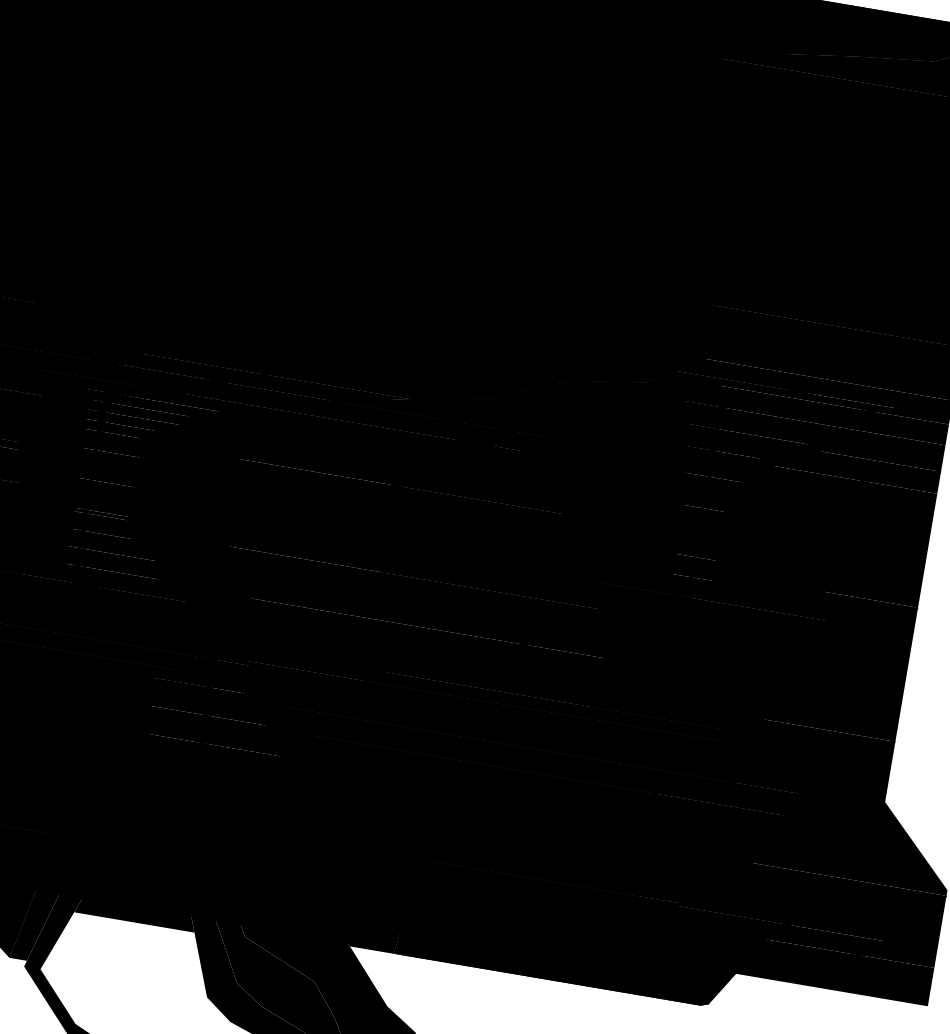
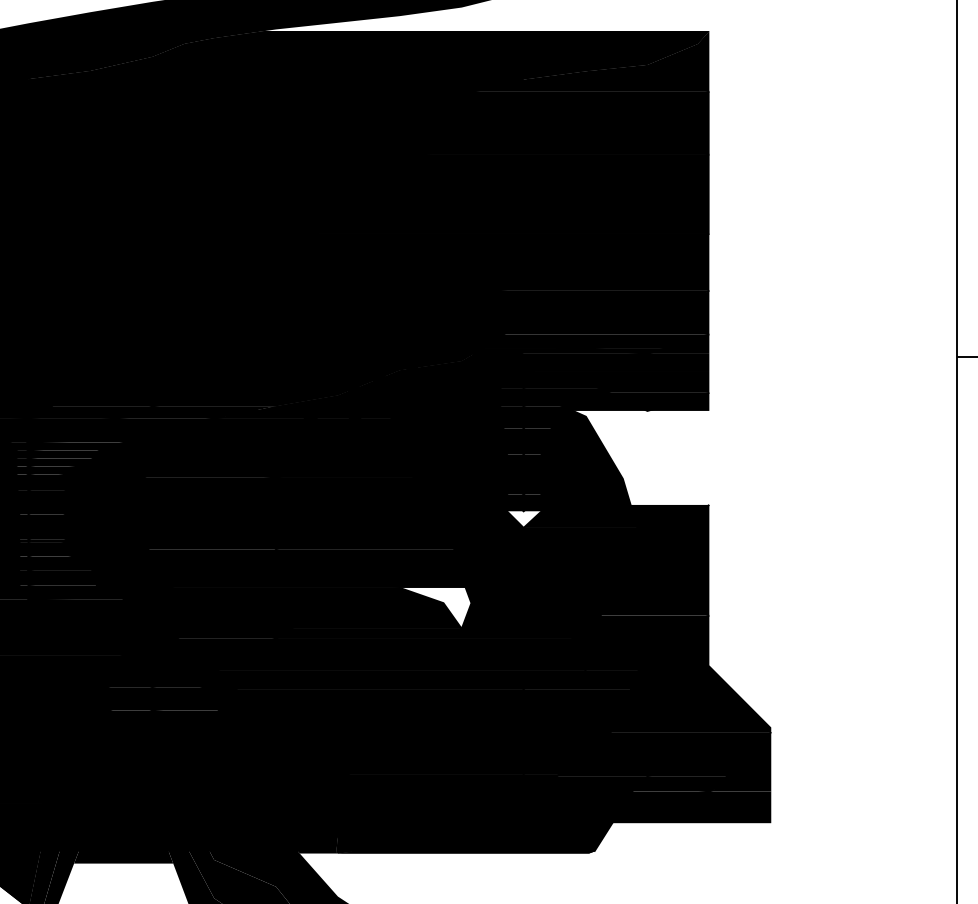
fill: (845, 536) -> (641, 457), removed
fill: (689, 587) -> (523, 519), removed
fill: (564, 675) -> (435, 607), removed

